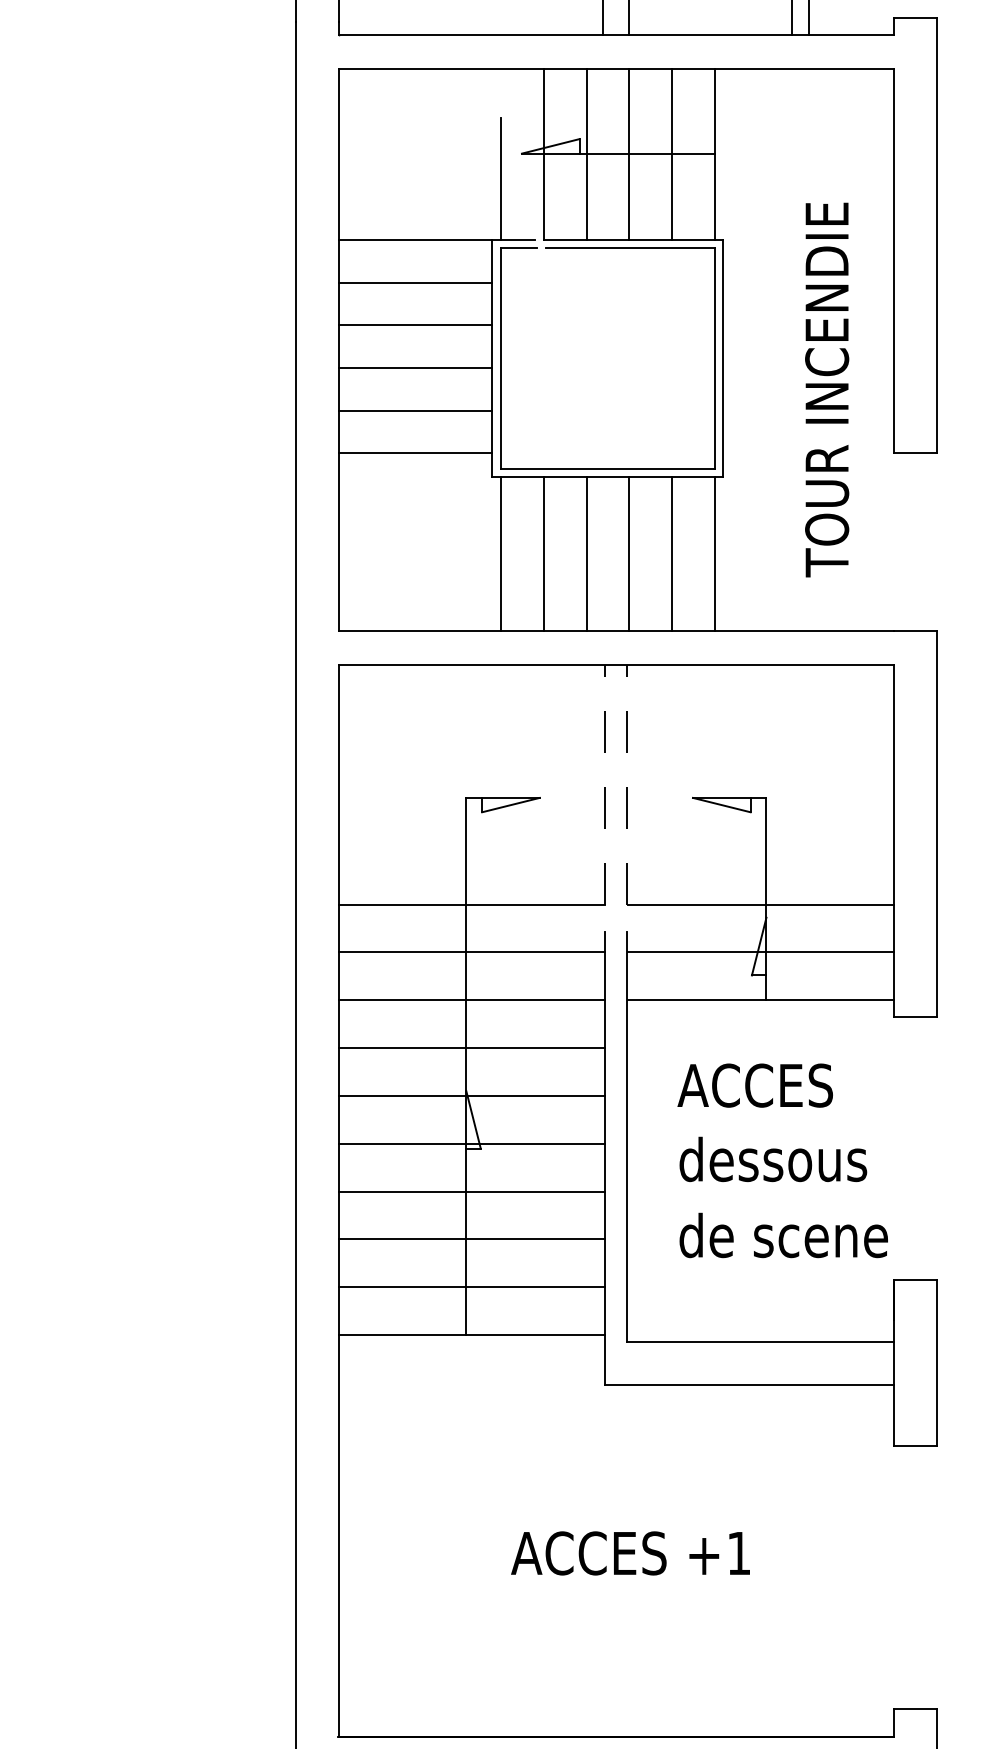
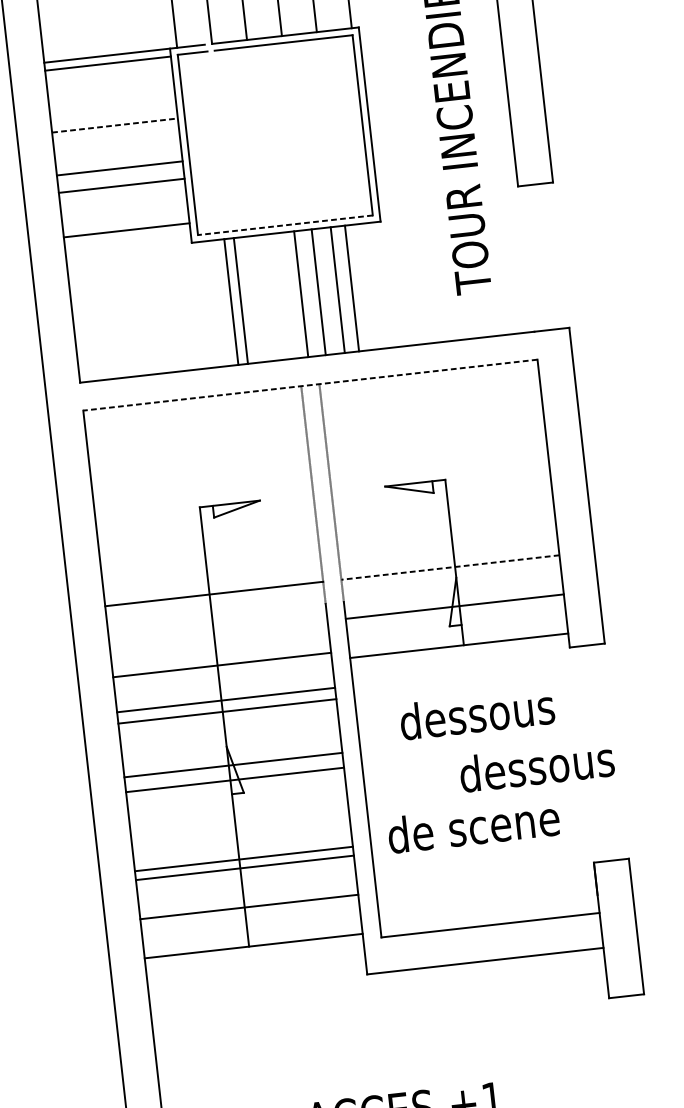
line: (415, 282) -> (108, 63), moved
line: (415, 325) -> (114, 125), solid -> dashed
line: (415, 368) -> (121, 186), moved
line: (415, 410) -> (119, 168), moved
line: (607, 468) -> (285, 225), solid -> dashed
line: (501, 554) -> (231, 302), moved
line: (586, 554) -> (301, 294), moved
line: (629, 554) -> (337, 290), moved
line: (671, 554) -> (318, 292), moved
line: (714, 554) -> (351, 288), moved
line: (616, 665) -> (310, 385), solid -> dashed
line: (760, 904) -> (450, 567), solid -> dashed
line: (471, 952) -> (221, 665), moved
line: (471, 1000) -> (225, 700), moved
text: (772, 1084) -> (476, 713), ACCES -> dessous
line: (471, 1095) -> (234, 779), moved
line: (471, 1143) -> (233, 764), moved
text: (773, 1159) -> (537, 766), moved
line: (471, 1191) -> (243, 858), moved
text: (783, 1235) -> (473, 826), moved

